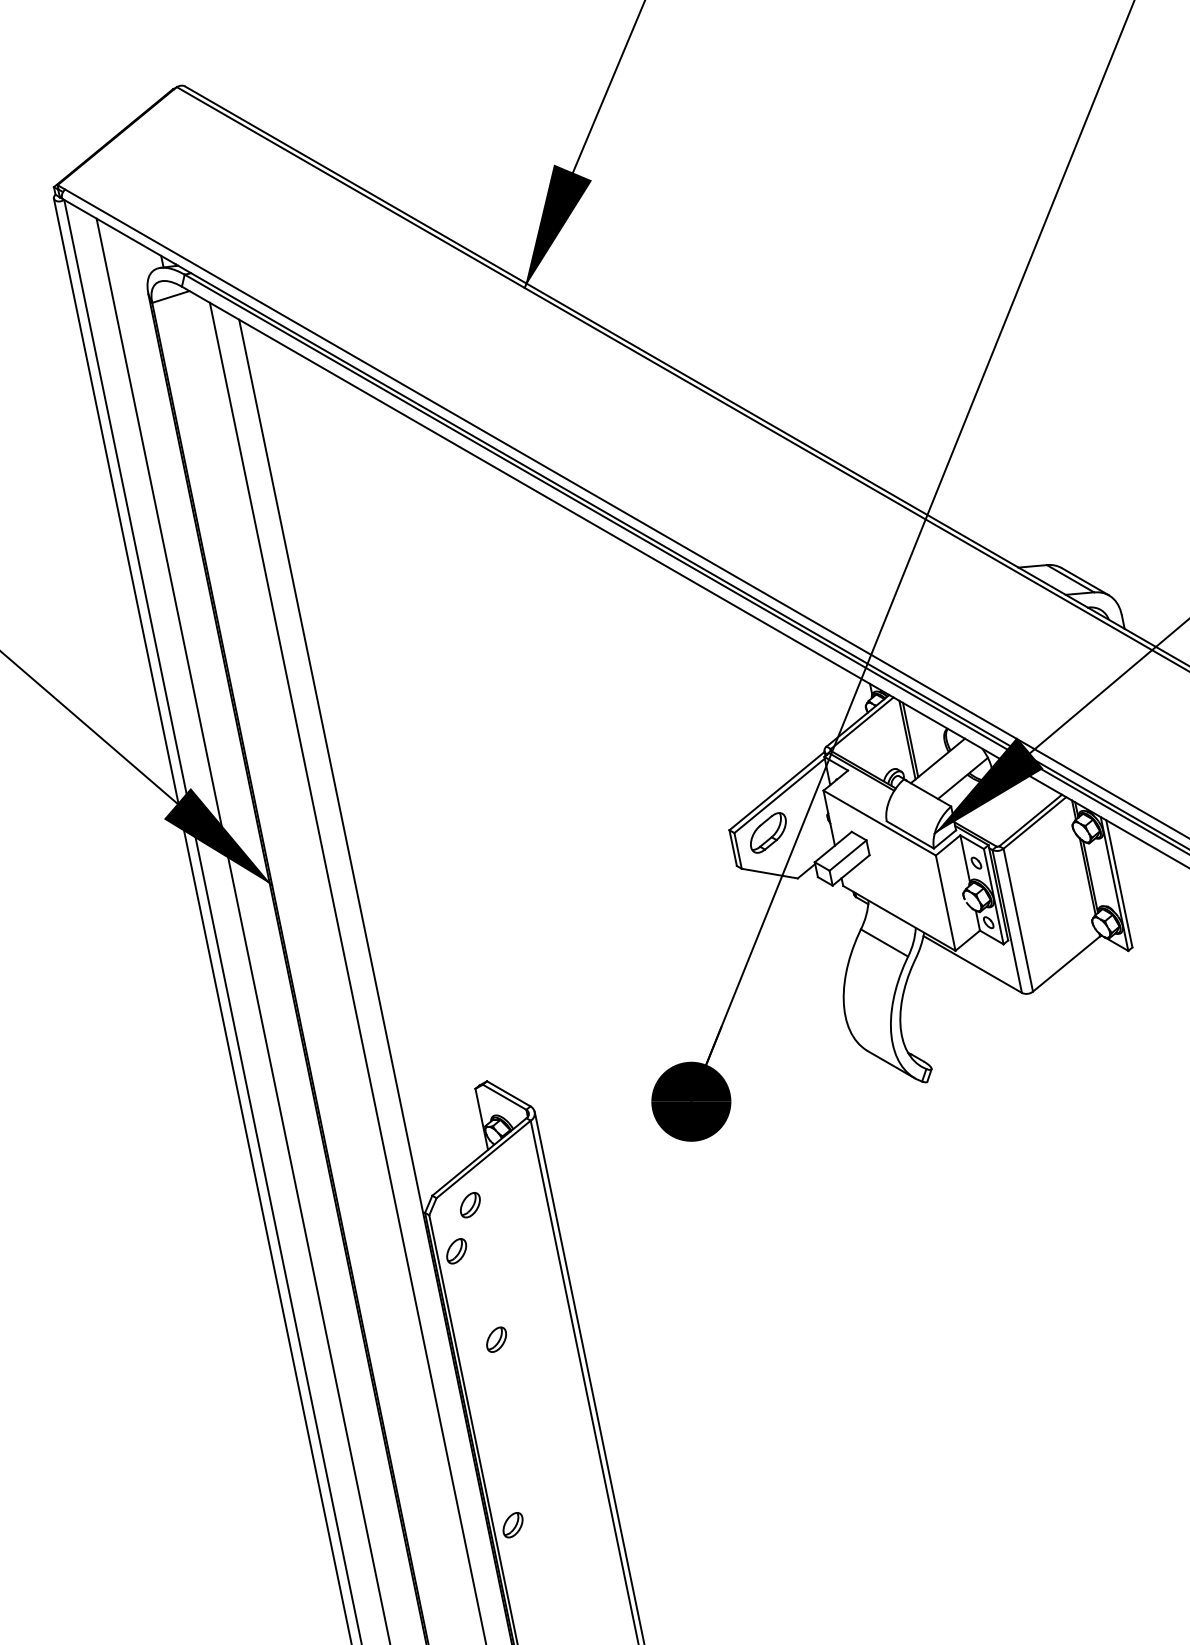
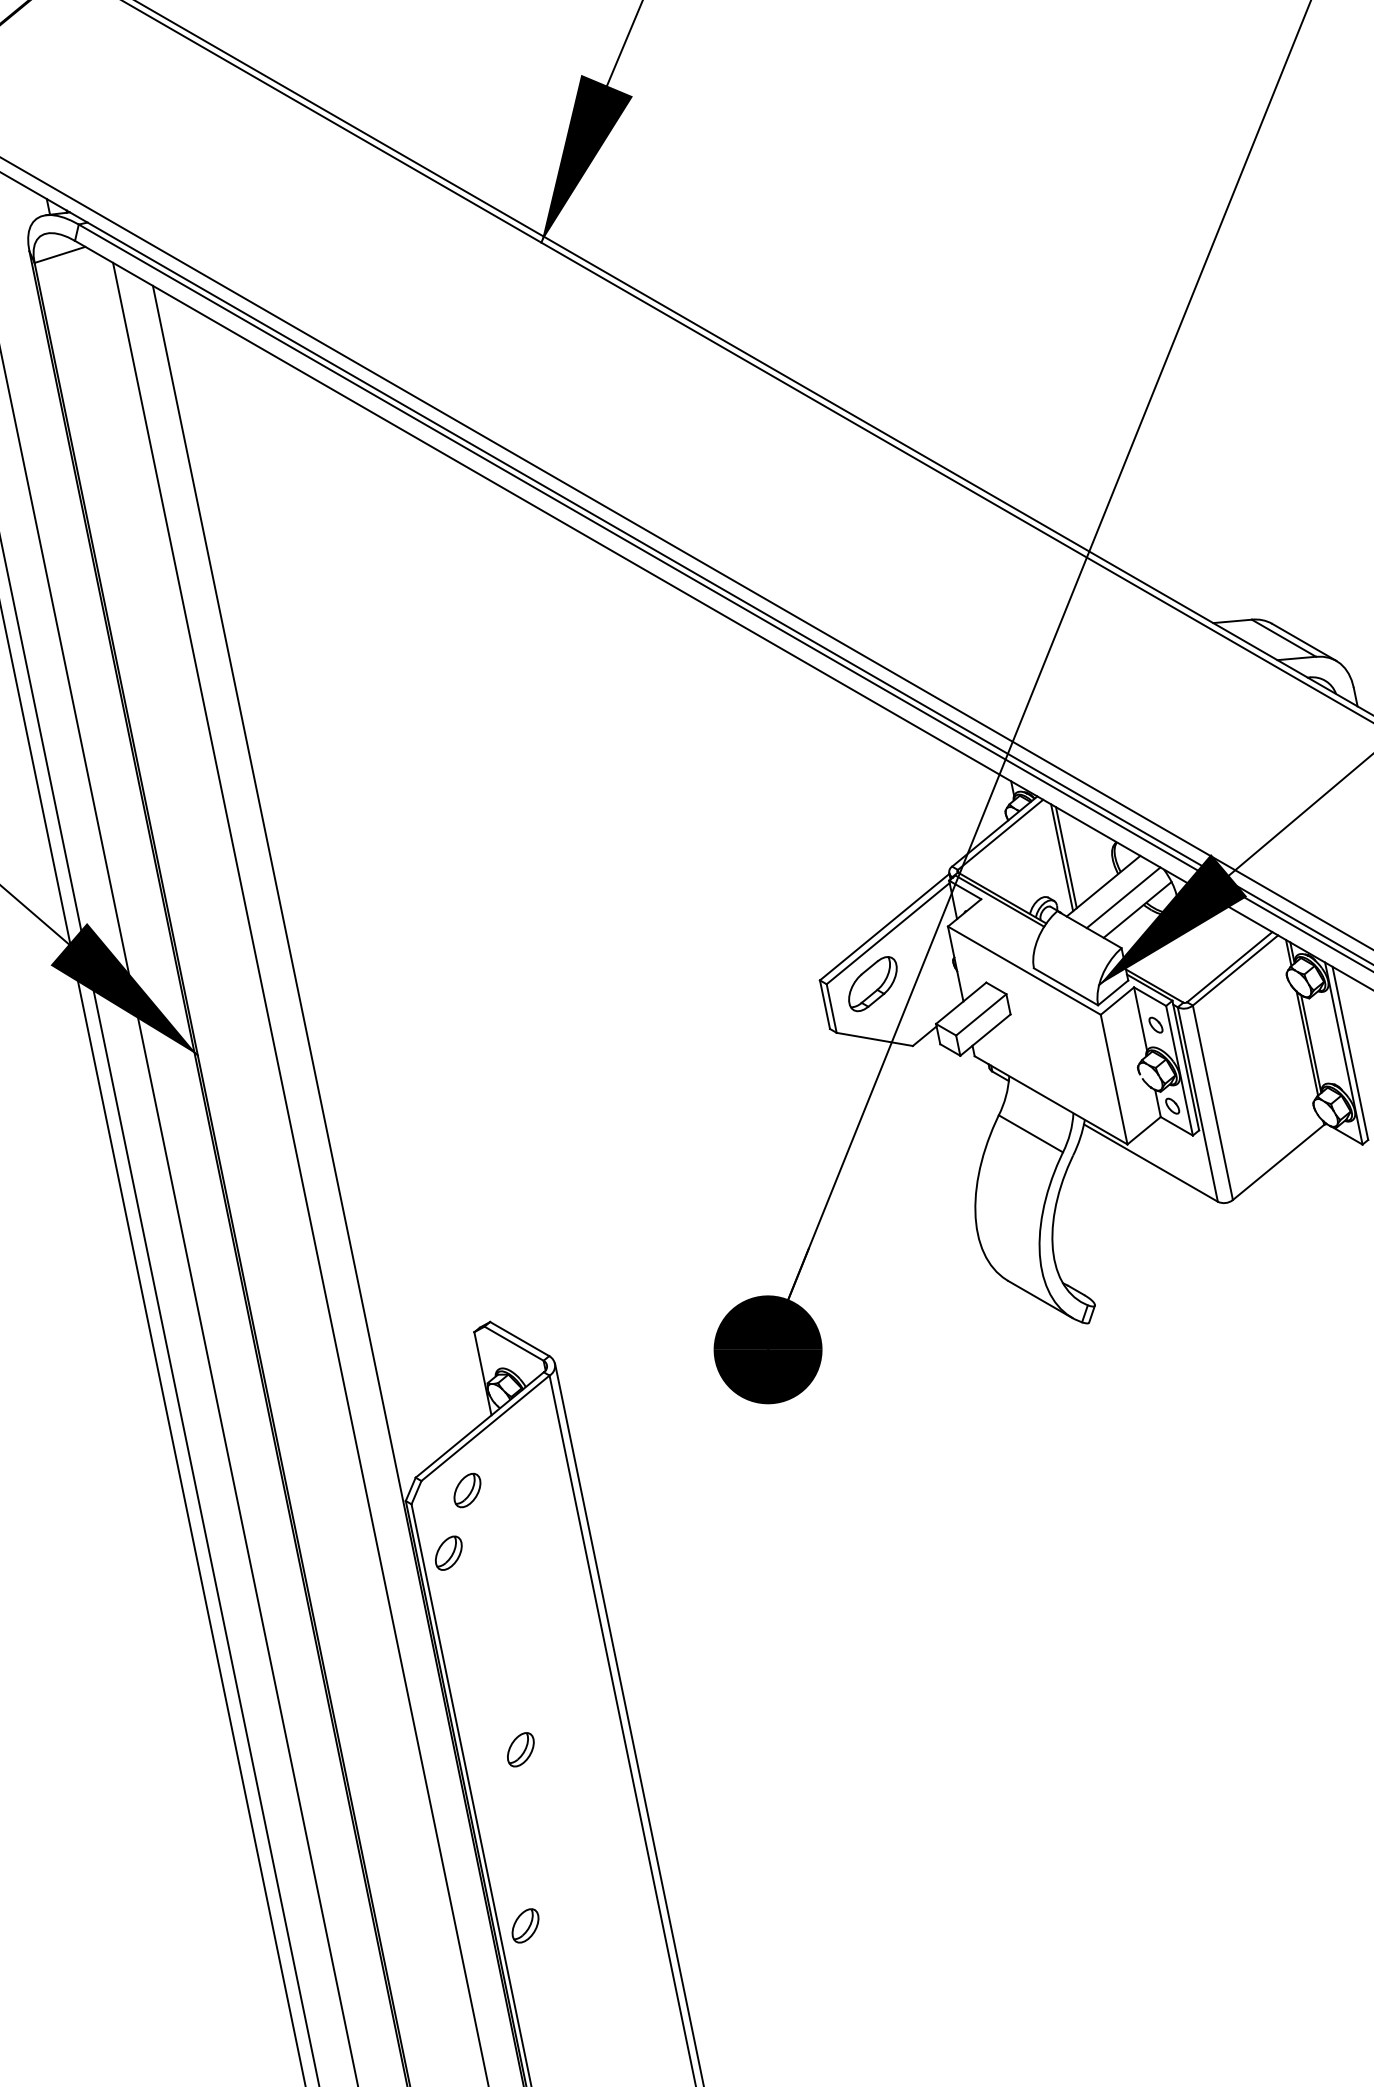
line: (952, 769) -> (1123, 897), added
part: (496, 1339) -> (520, 1749), moved

